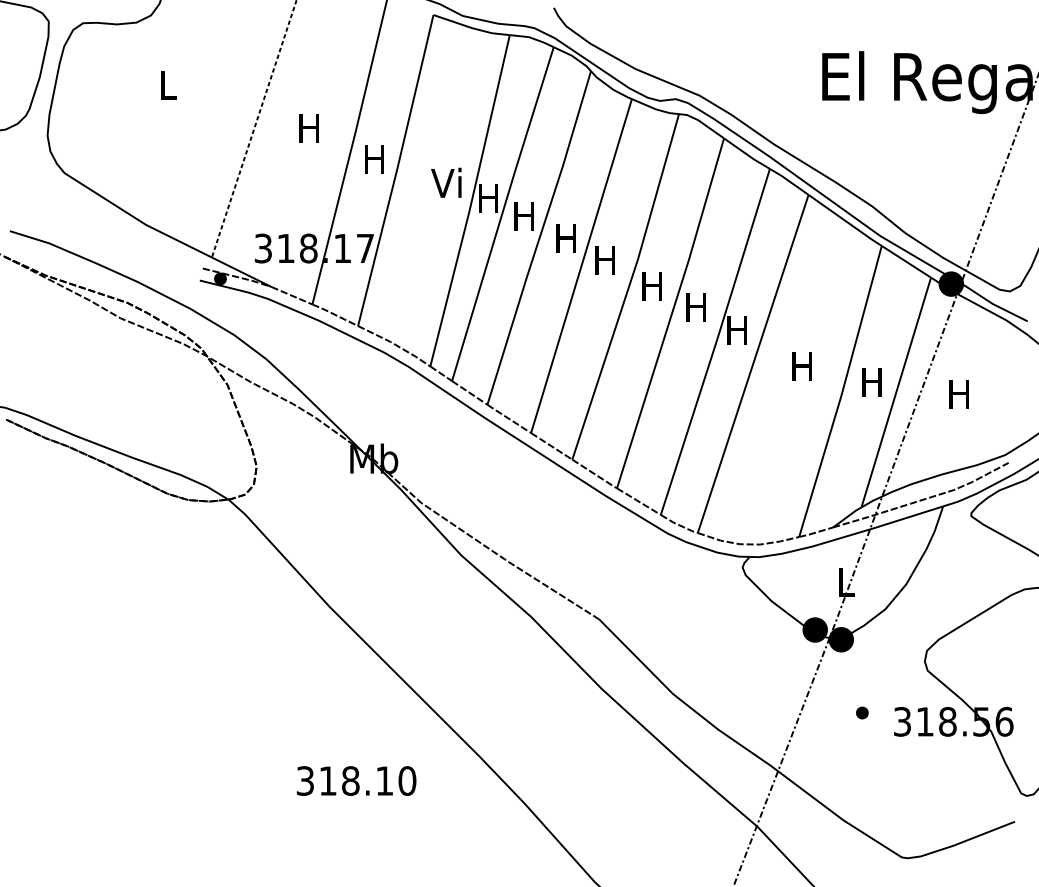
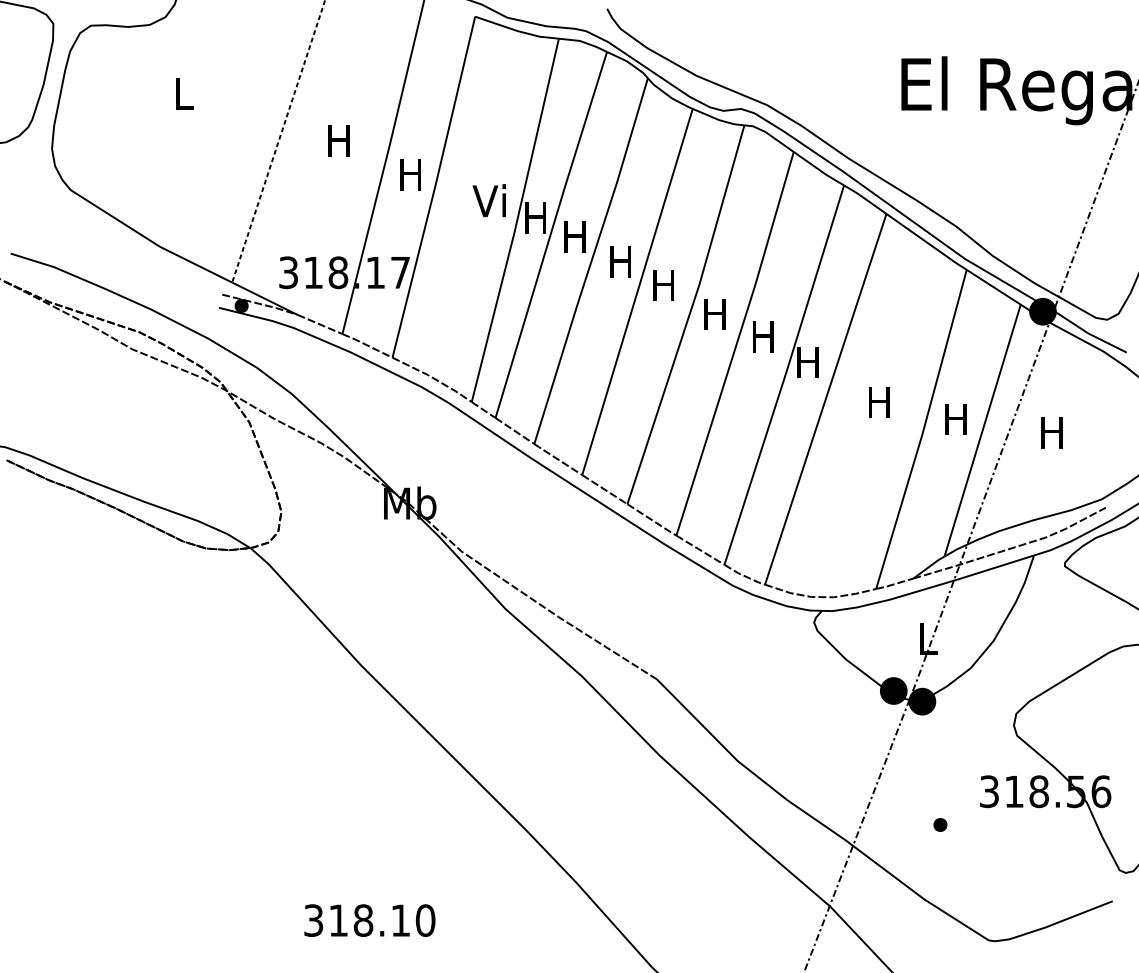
part: (862, 712) -> (940, 824), moved
text: (356, 780) -> (369, 920), moved

